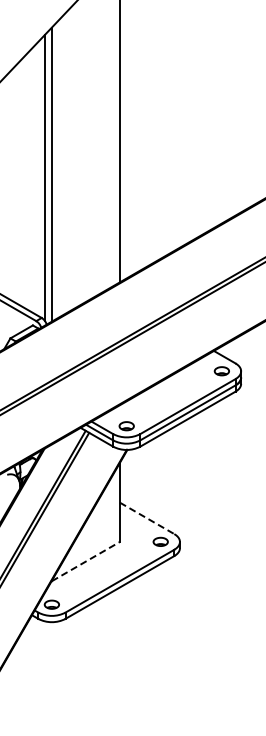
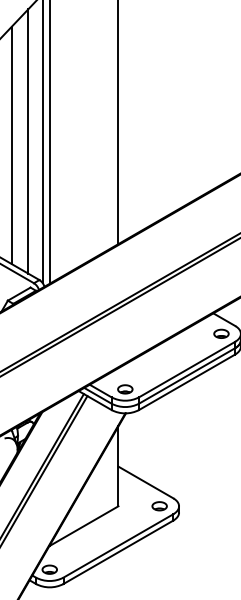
line: (30, 180) -> (28, 141), added
line: (14, 184) -> (11, 145), added
line: (147, 518) -> (146, 482), dashed -> solid
line: (86, 561) -> (84, 526), dashed -> solid

